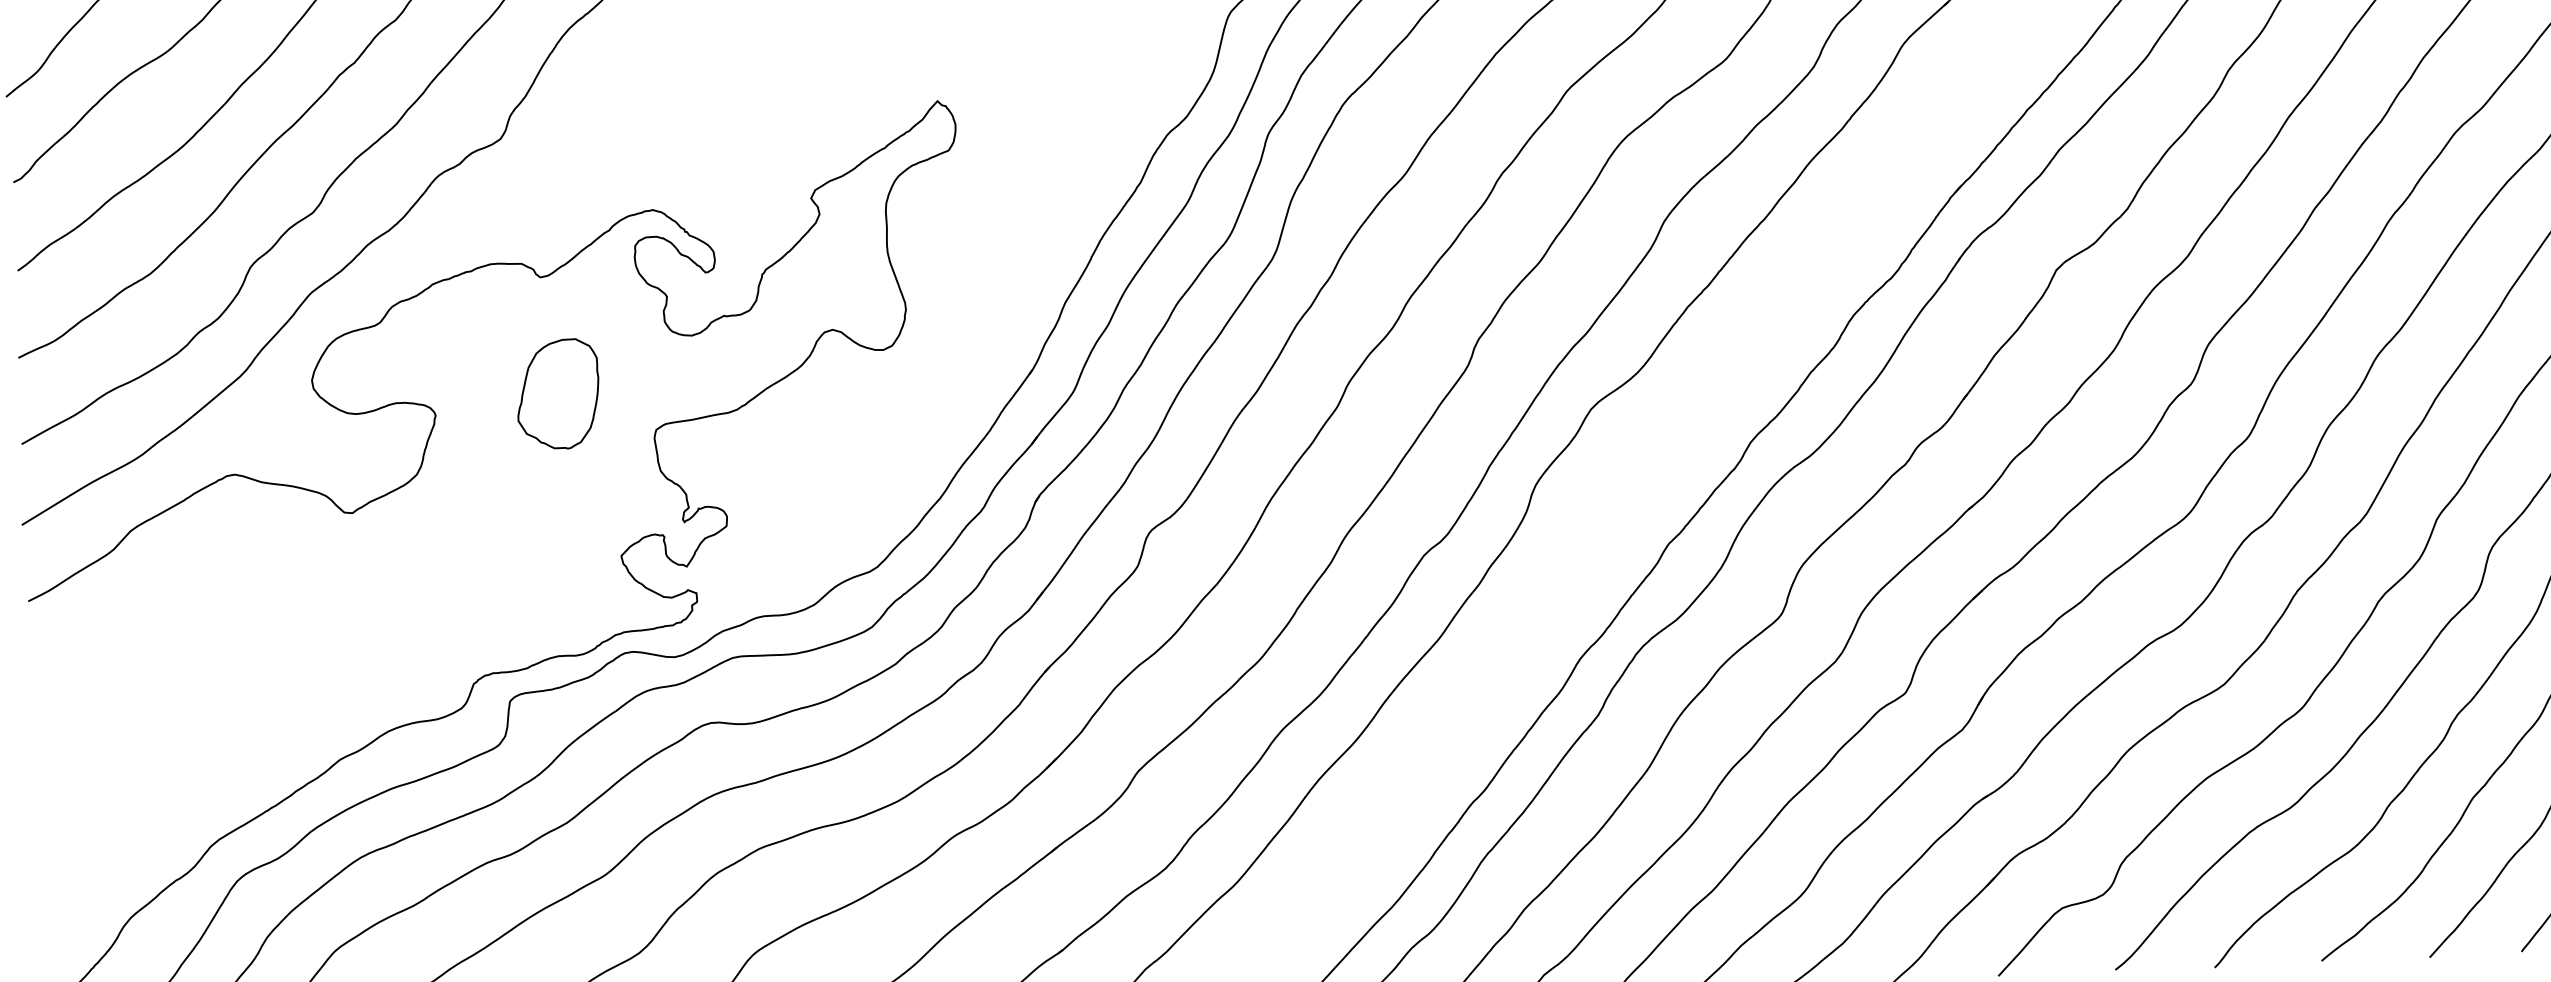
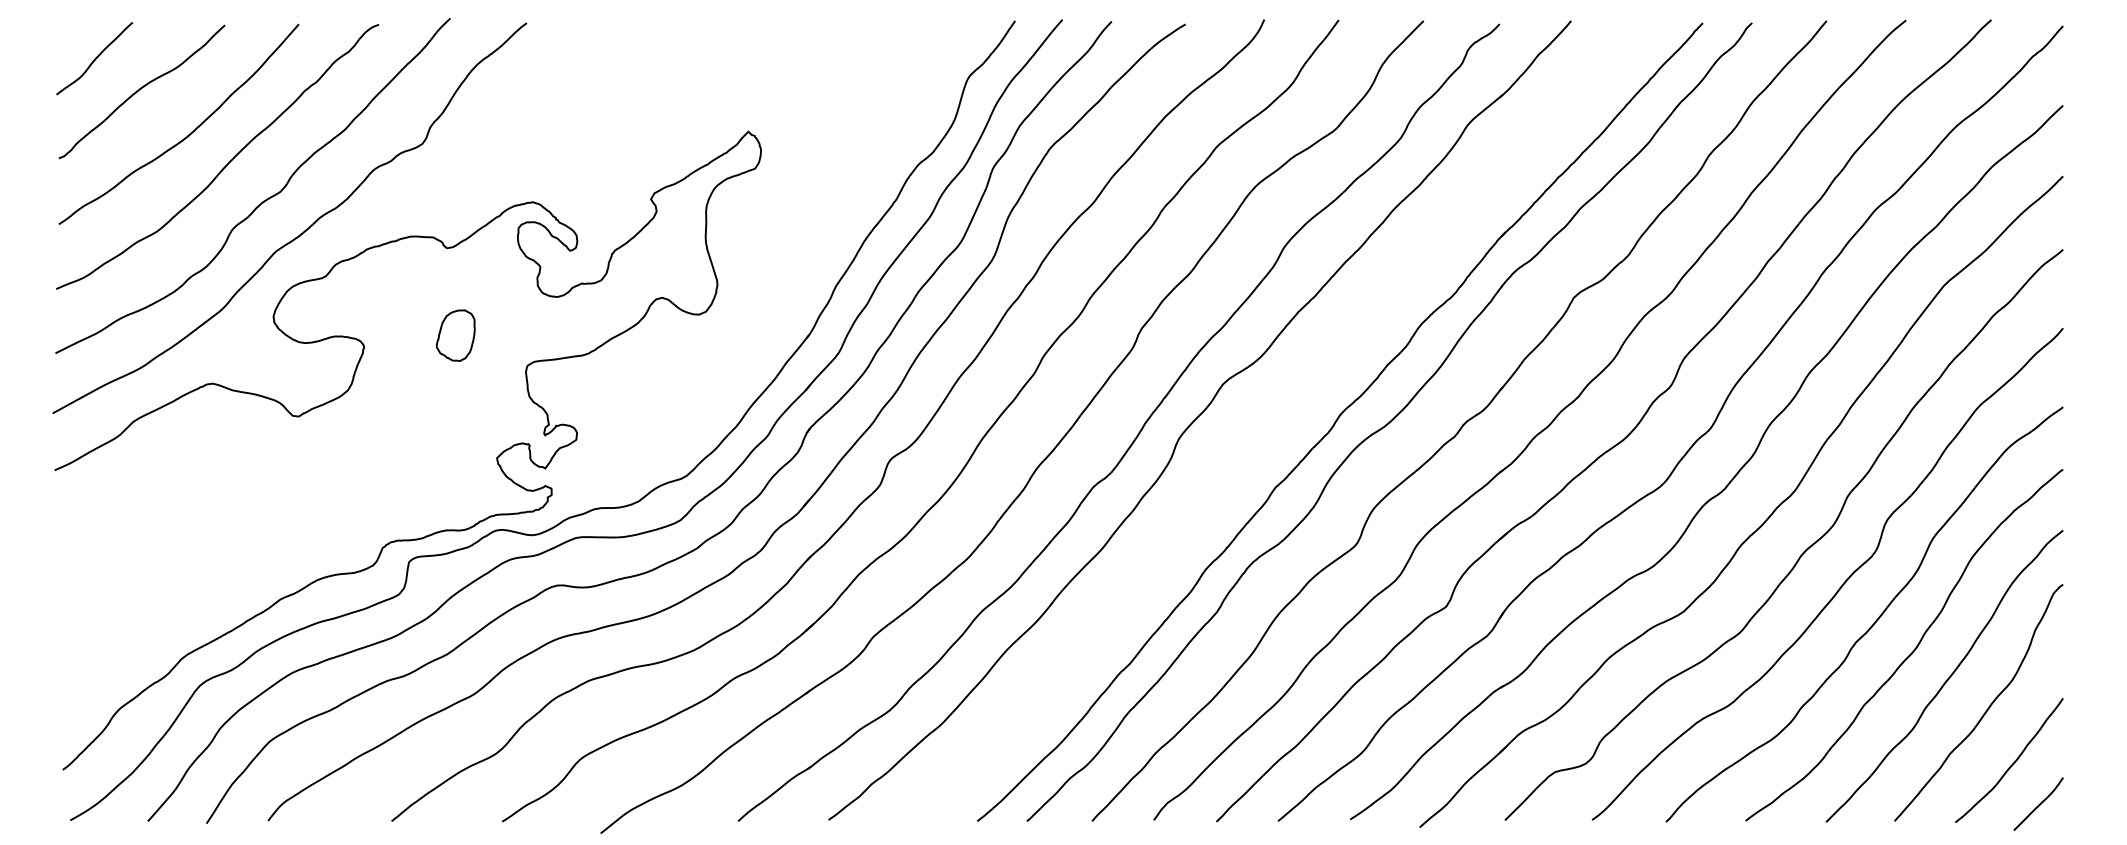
part: (557, 394) -> (455, 335), size x0.62

